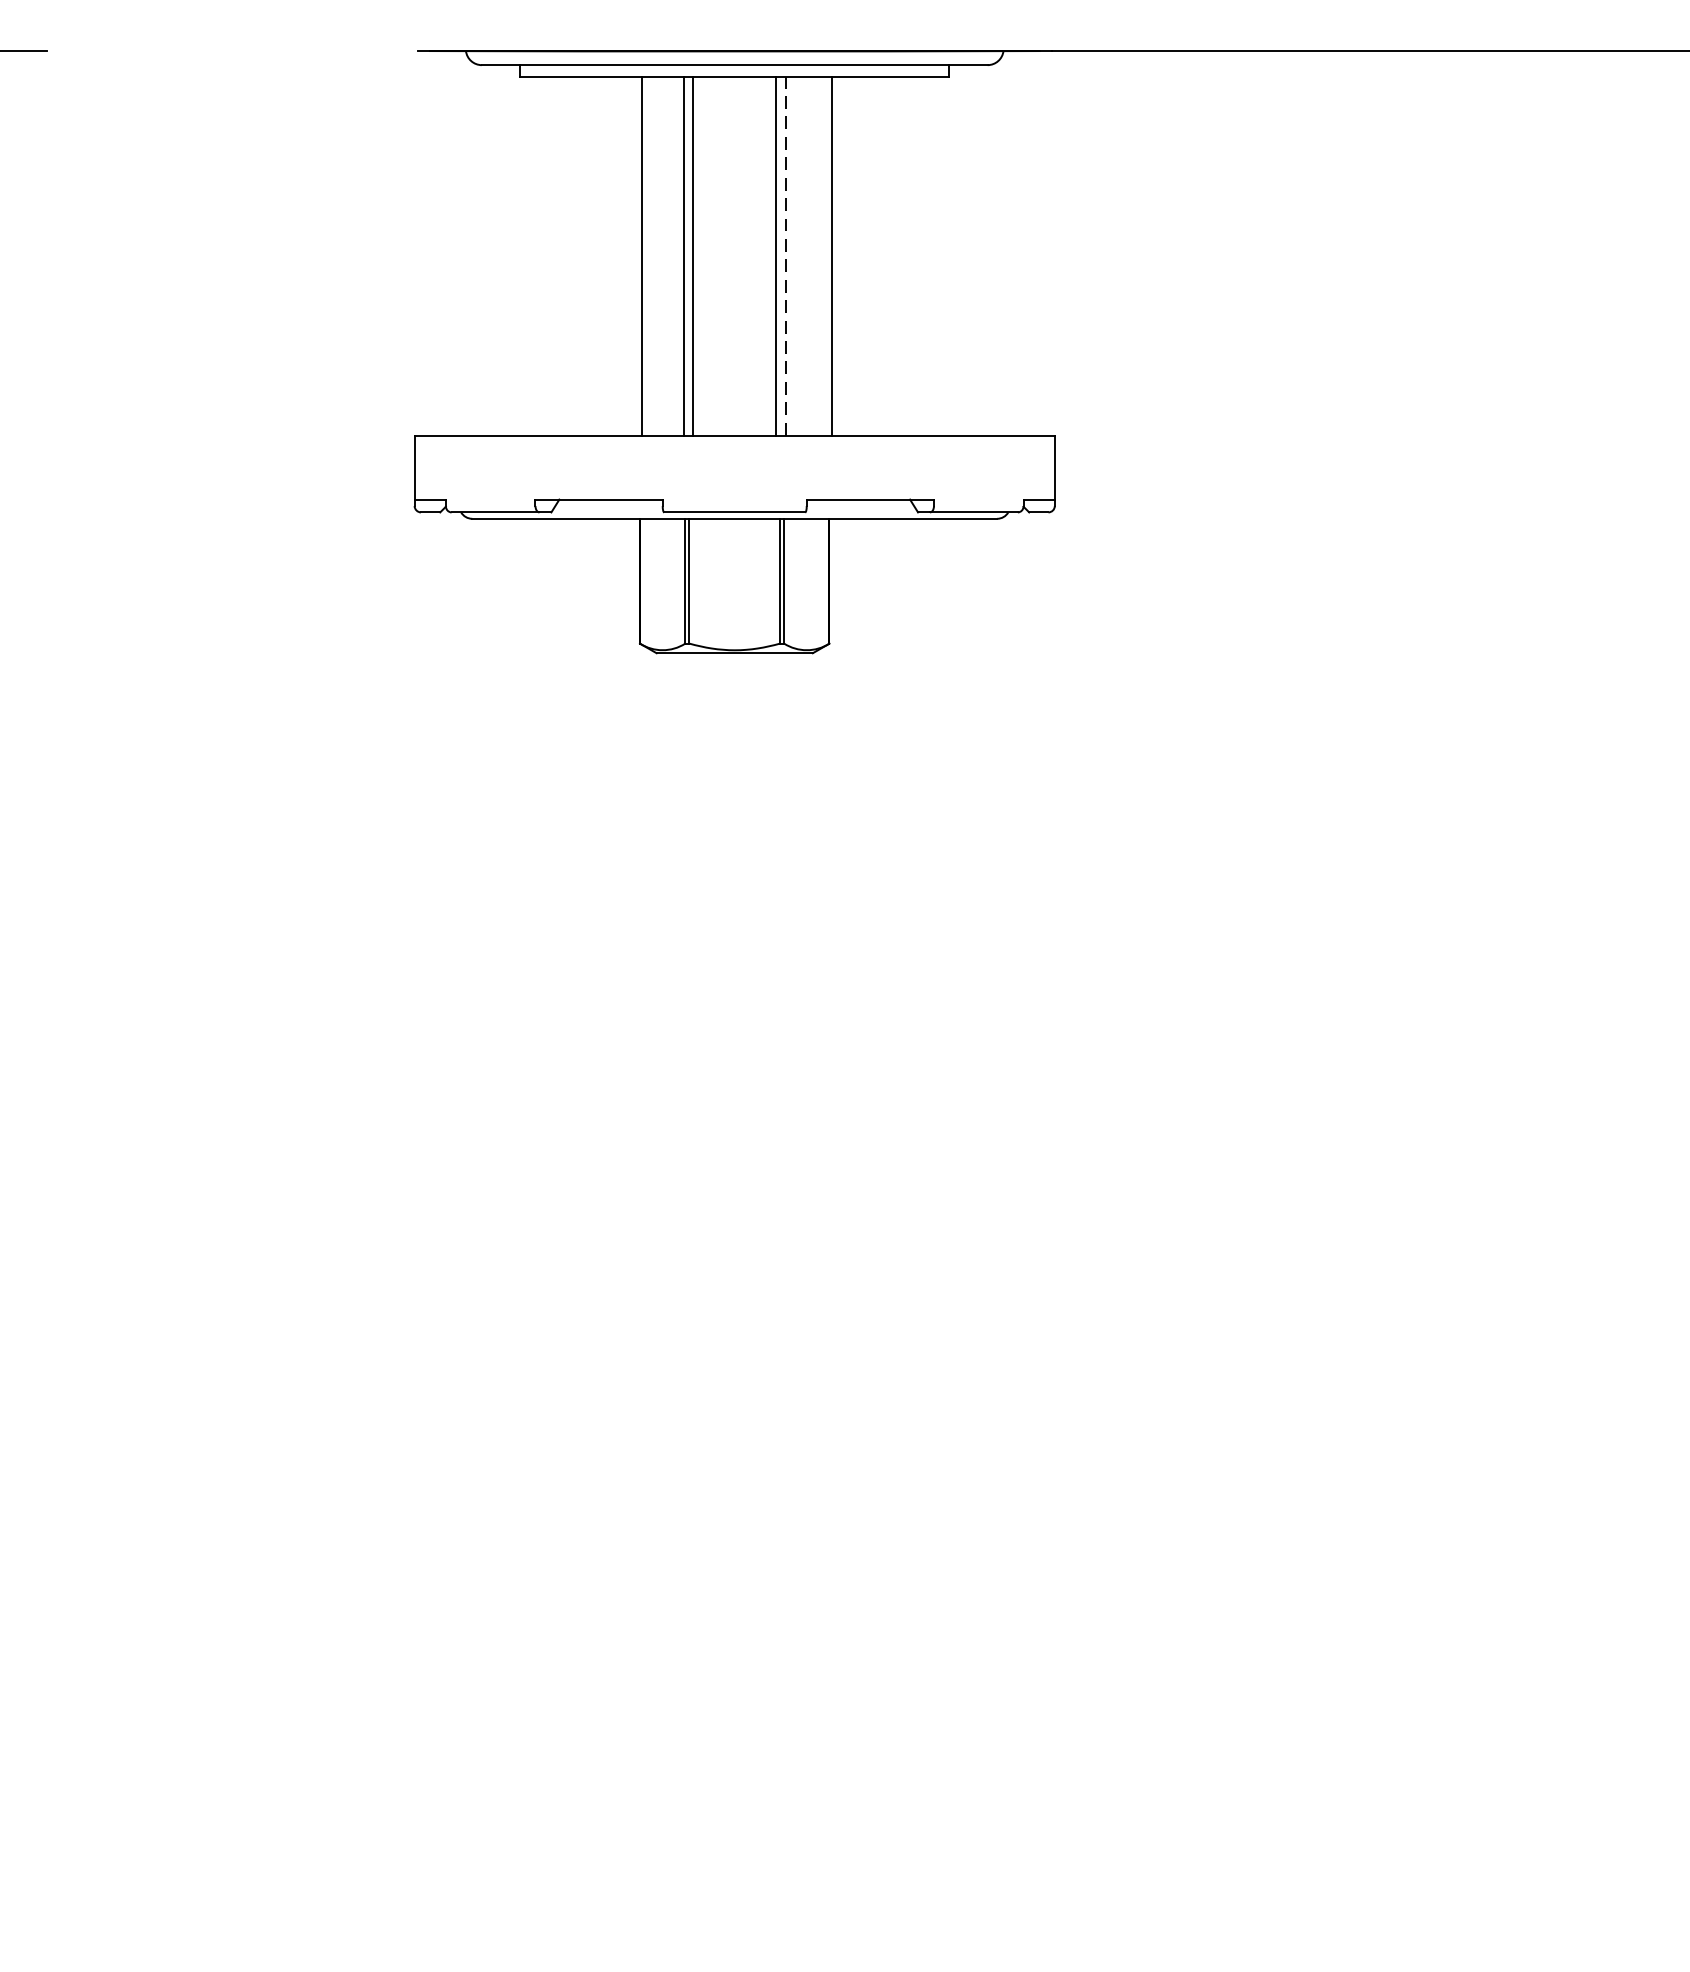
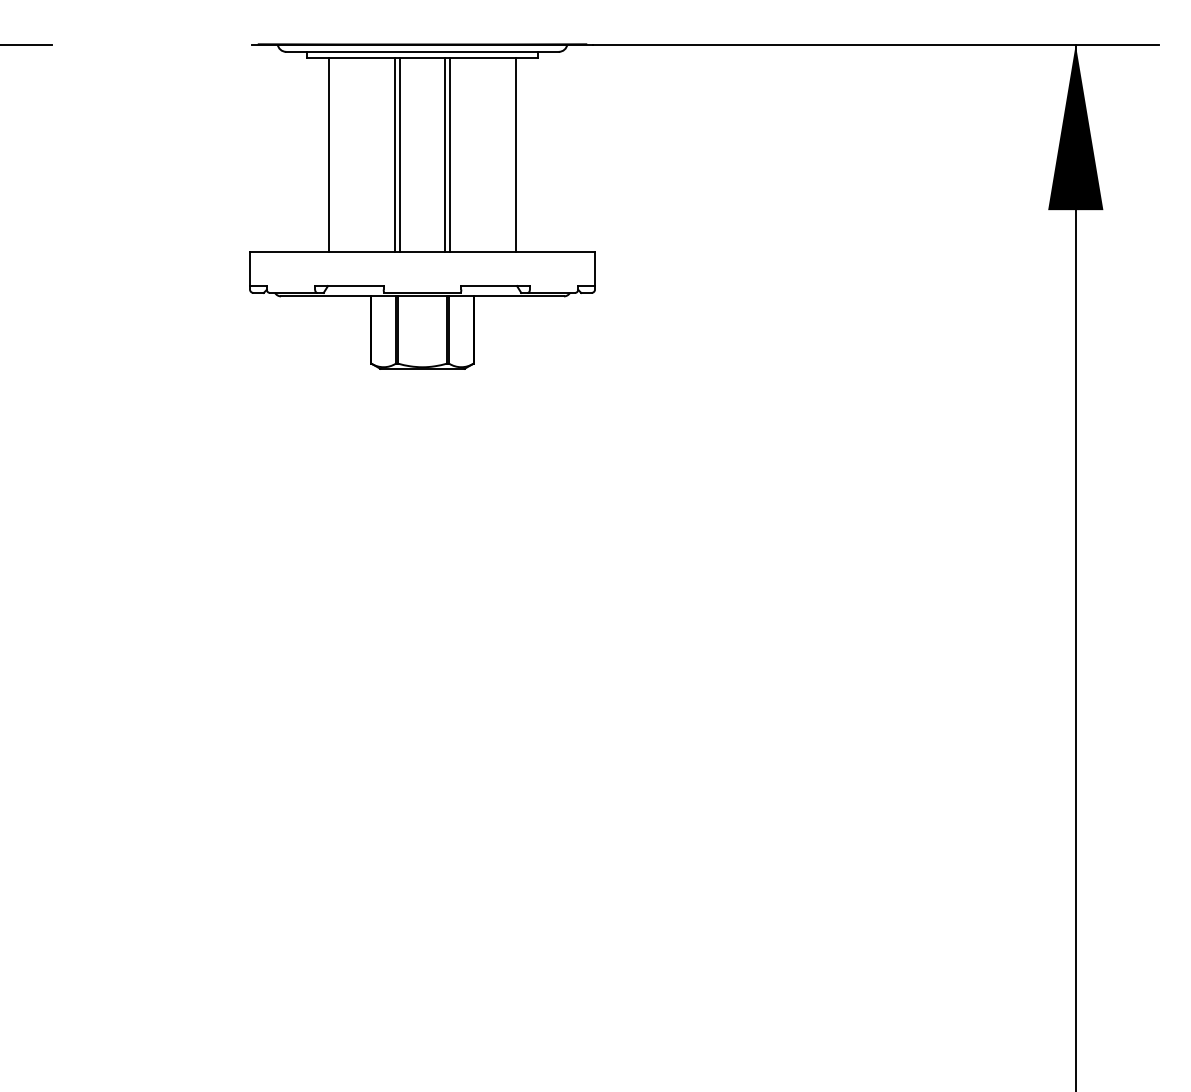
line: (641, 255) -> (329, 154), moved
line: (786, 255) -> (450, 154), dashed -> solid
line: (831, 255) -> (515, 154), moved

